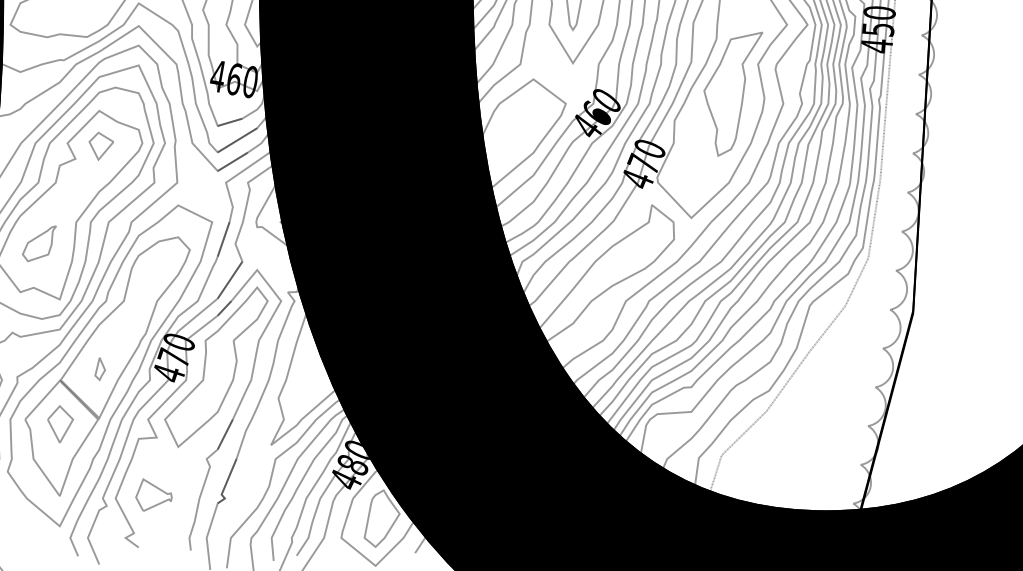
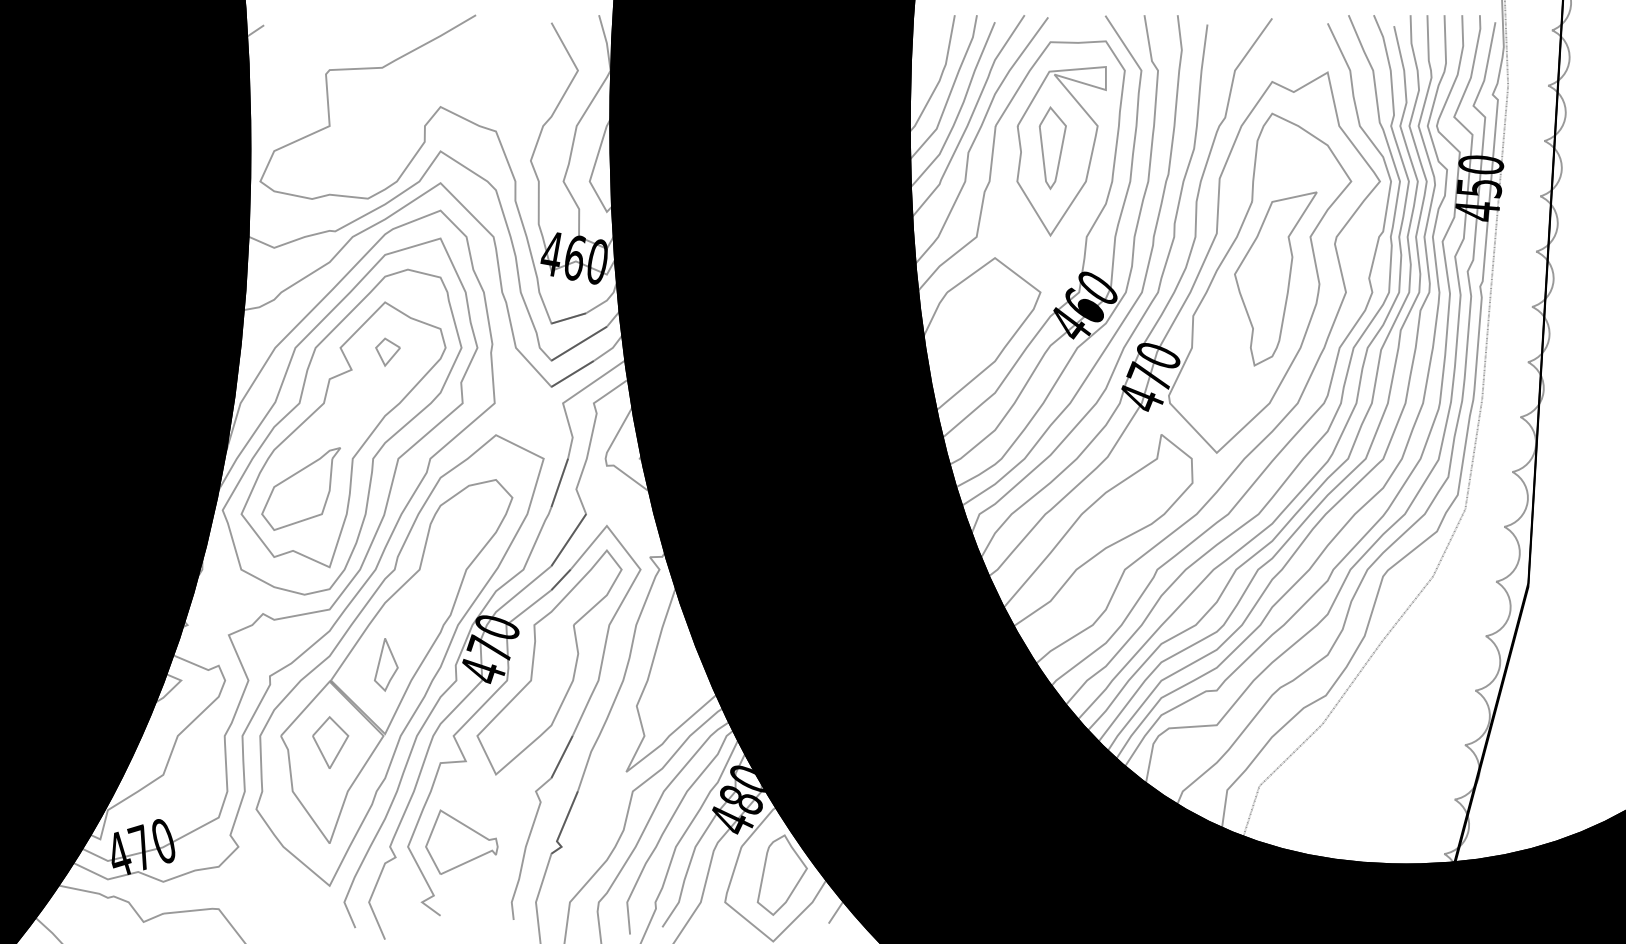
part: (101, 146) -> (387, 352), size x0.71
part: (39, 243) -> (300, 488), size x1.67
part: (100, 368) -> (386, 664), size x1.67
part: (153, 494) -> (461, 841), size x1.43

